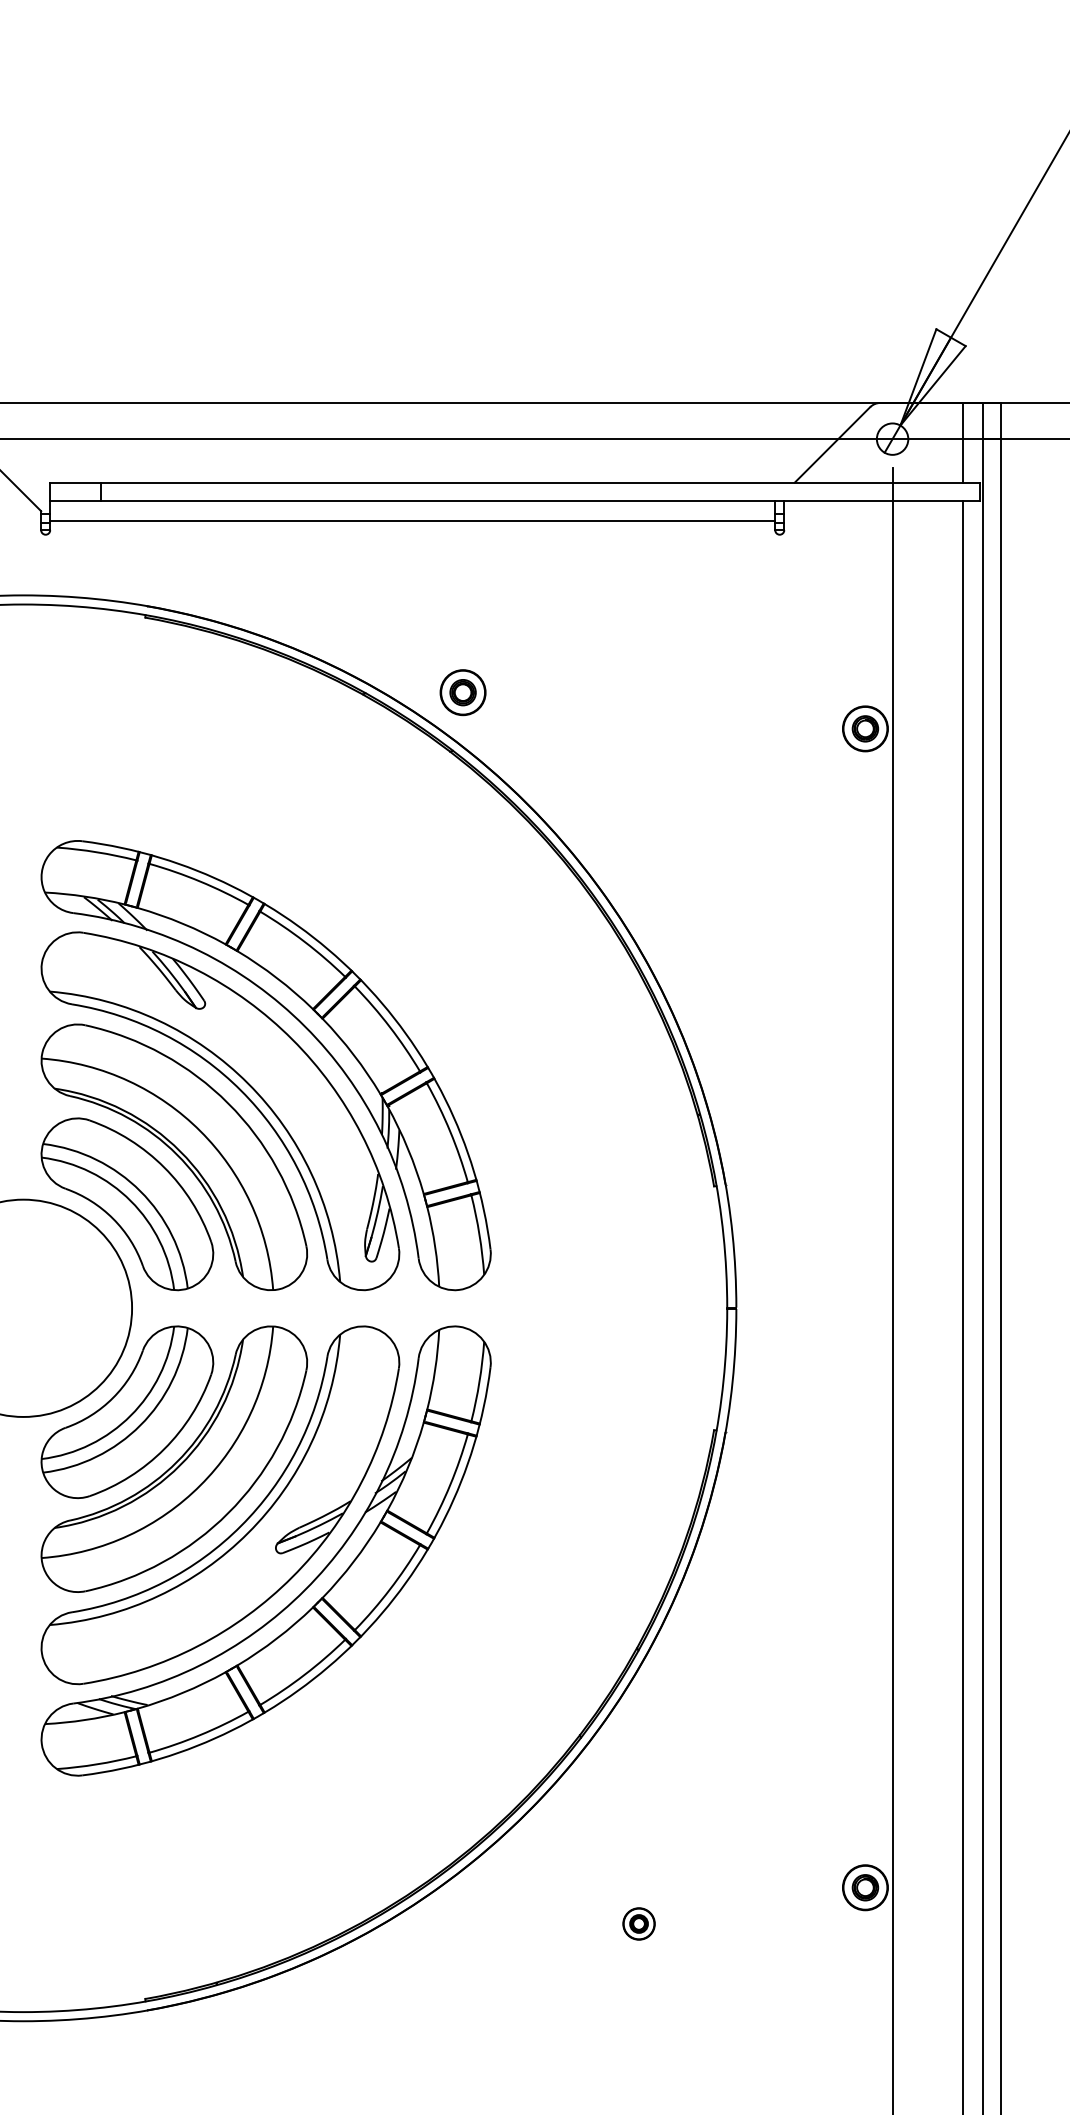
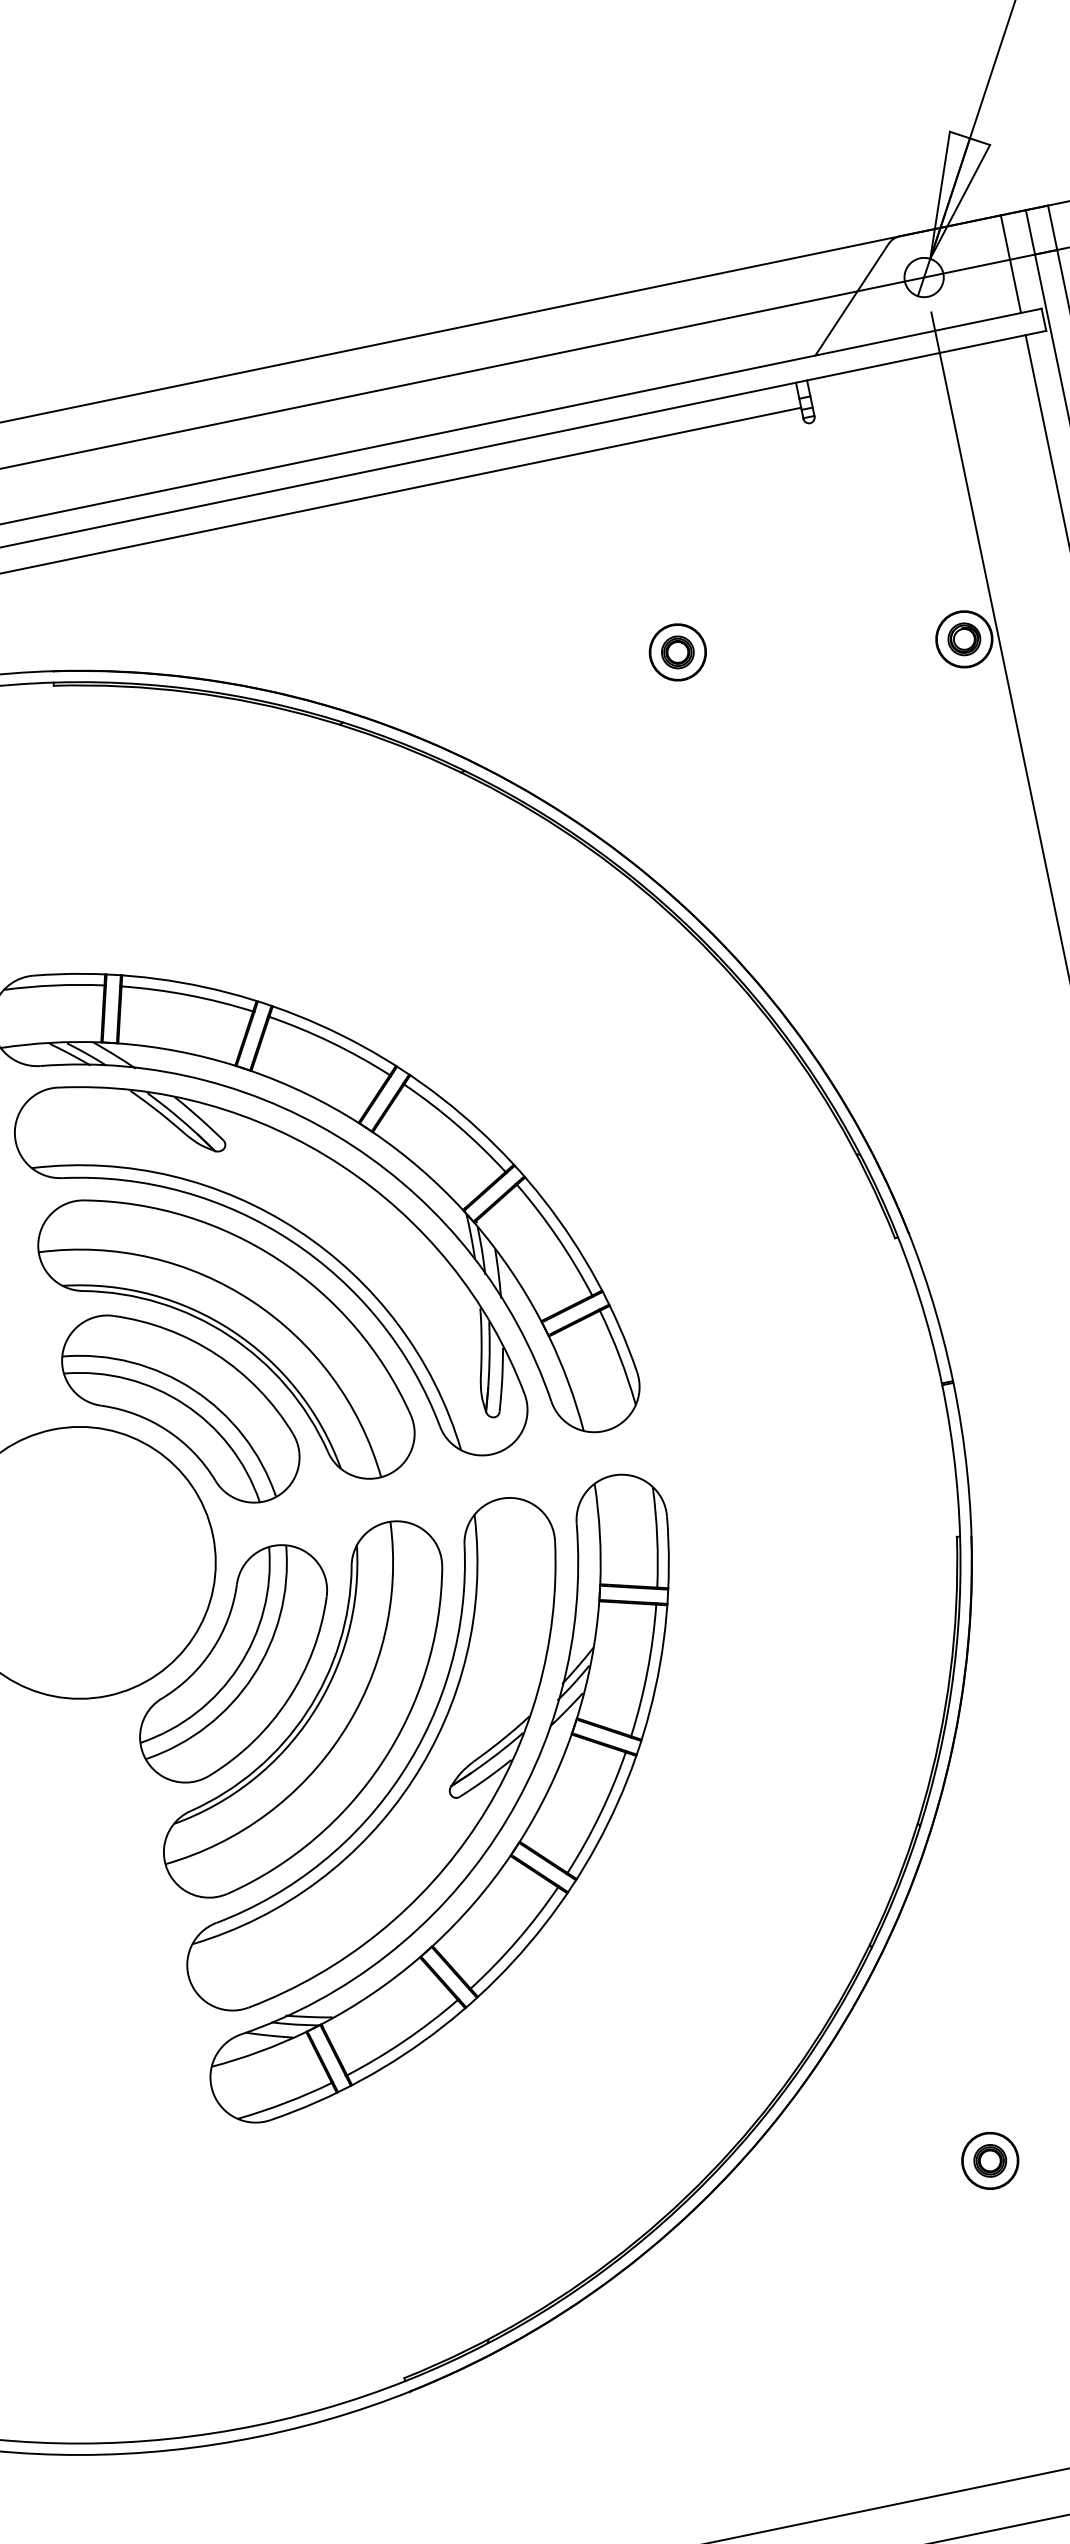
part: (462, 692) -> (677, 652), moved
part: (638, 1923) -> (989, 2160), size x1.43

